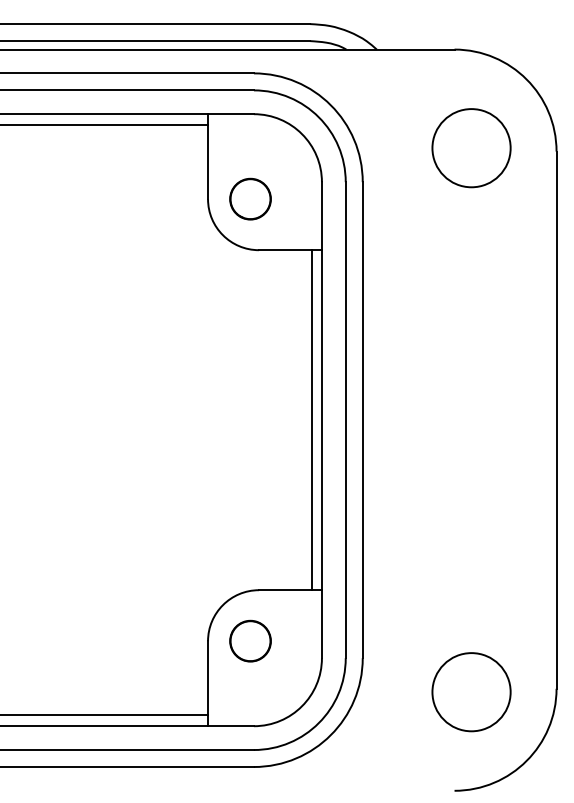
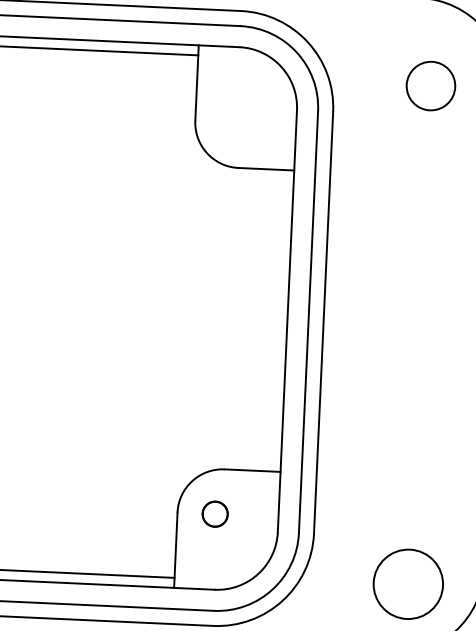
circle: (471, 148) -> (430, 86), size x0.7
part: (250, 198) -> (233, 121), removed
line: (312, 420) -> (279, 321), removed
part: (250, 640) -> (215, 513), size x0.7
circle: (471, 692) -> (408, 584), moved

